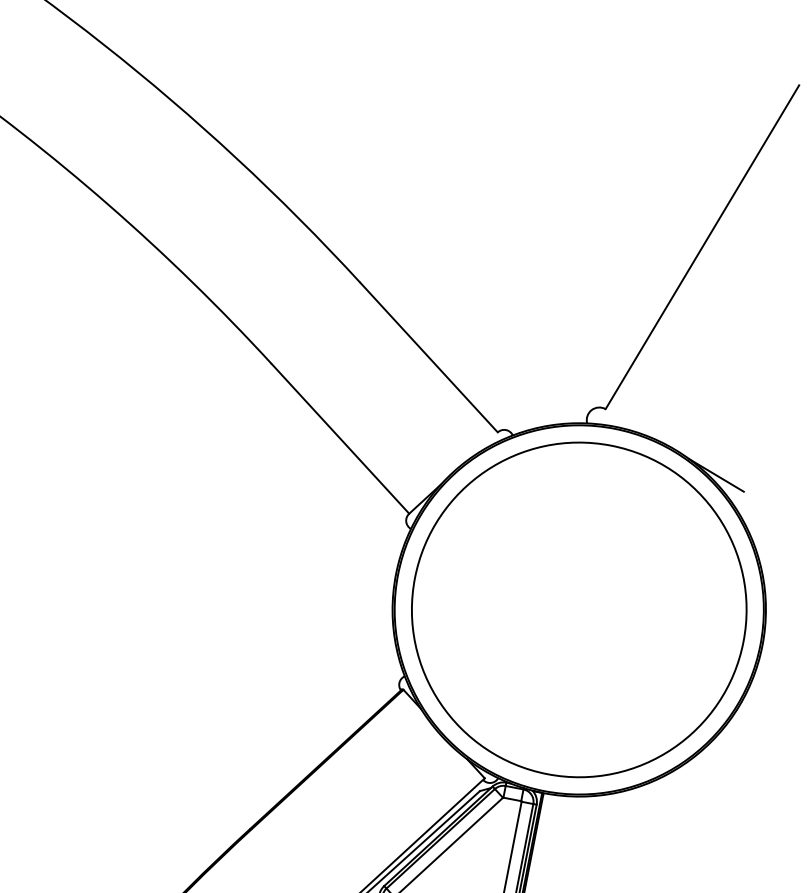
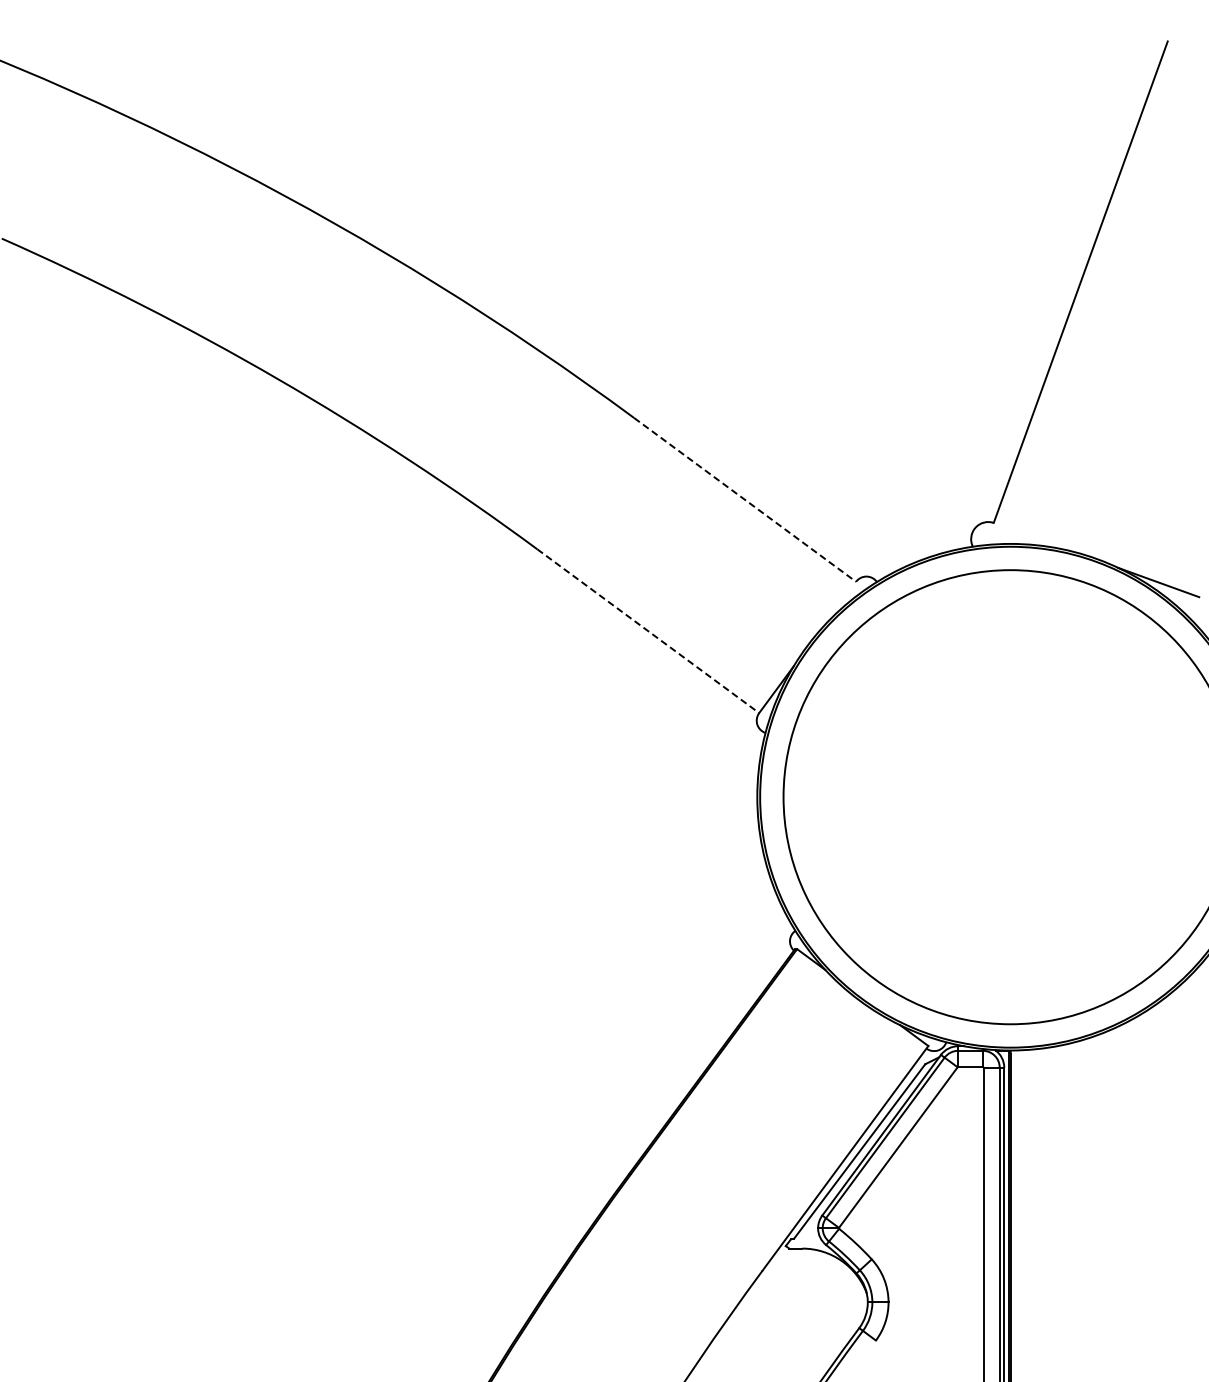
line: (429, 357) -> (745, 499), solid -> dashed
line: (340, 439) -> (648, 631), solid -> dashed

